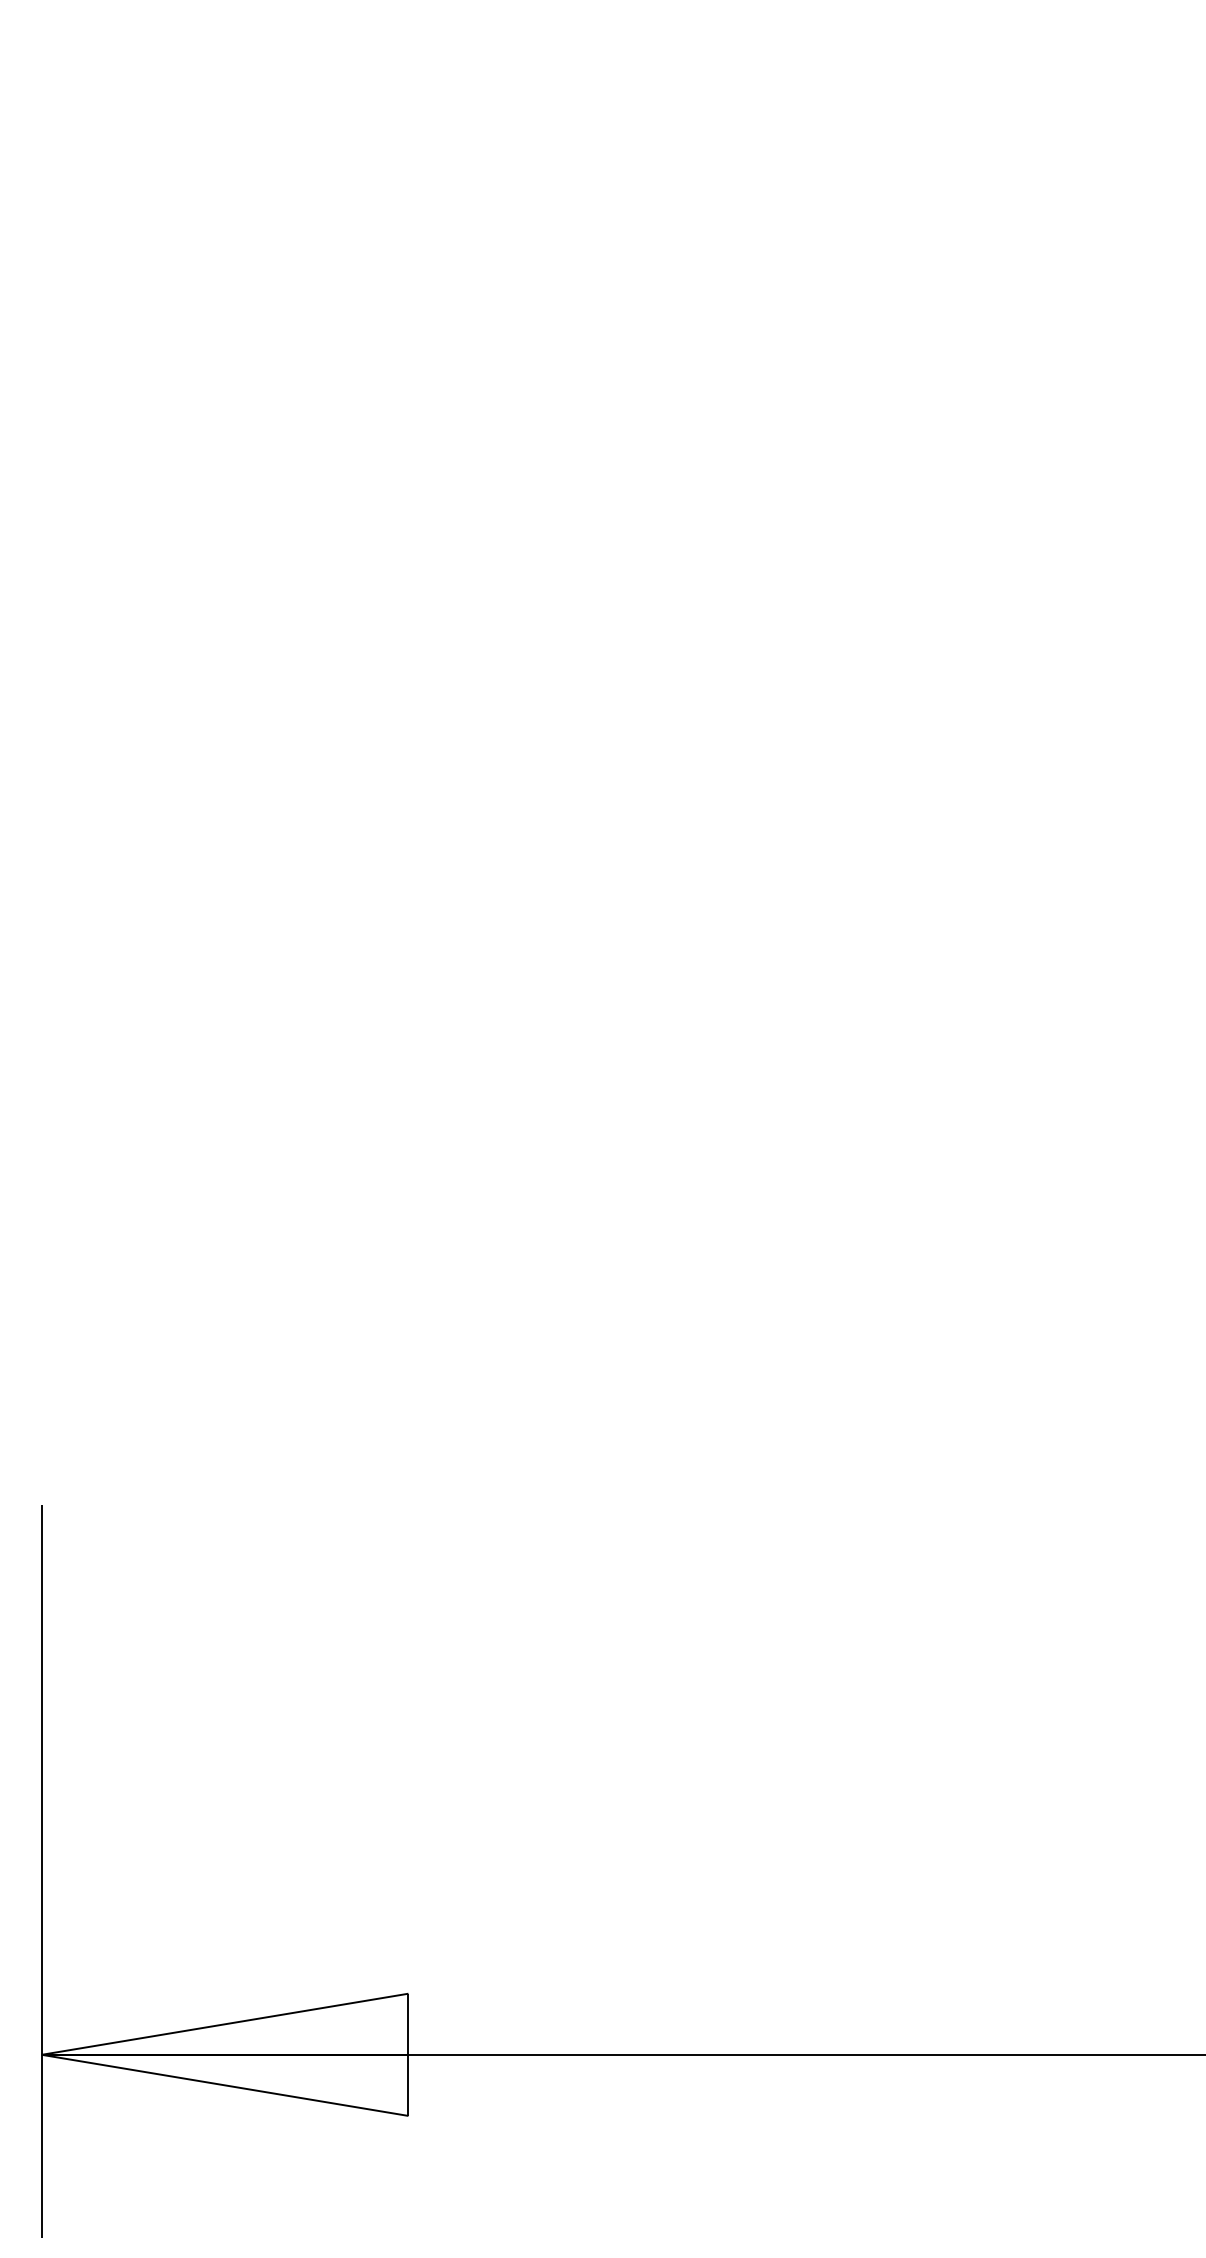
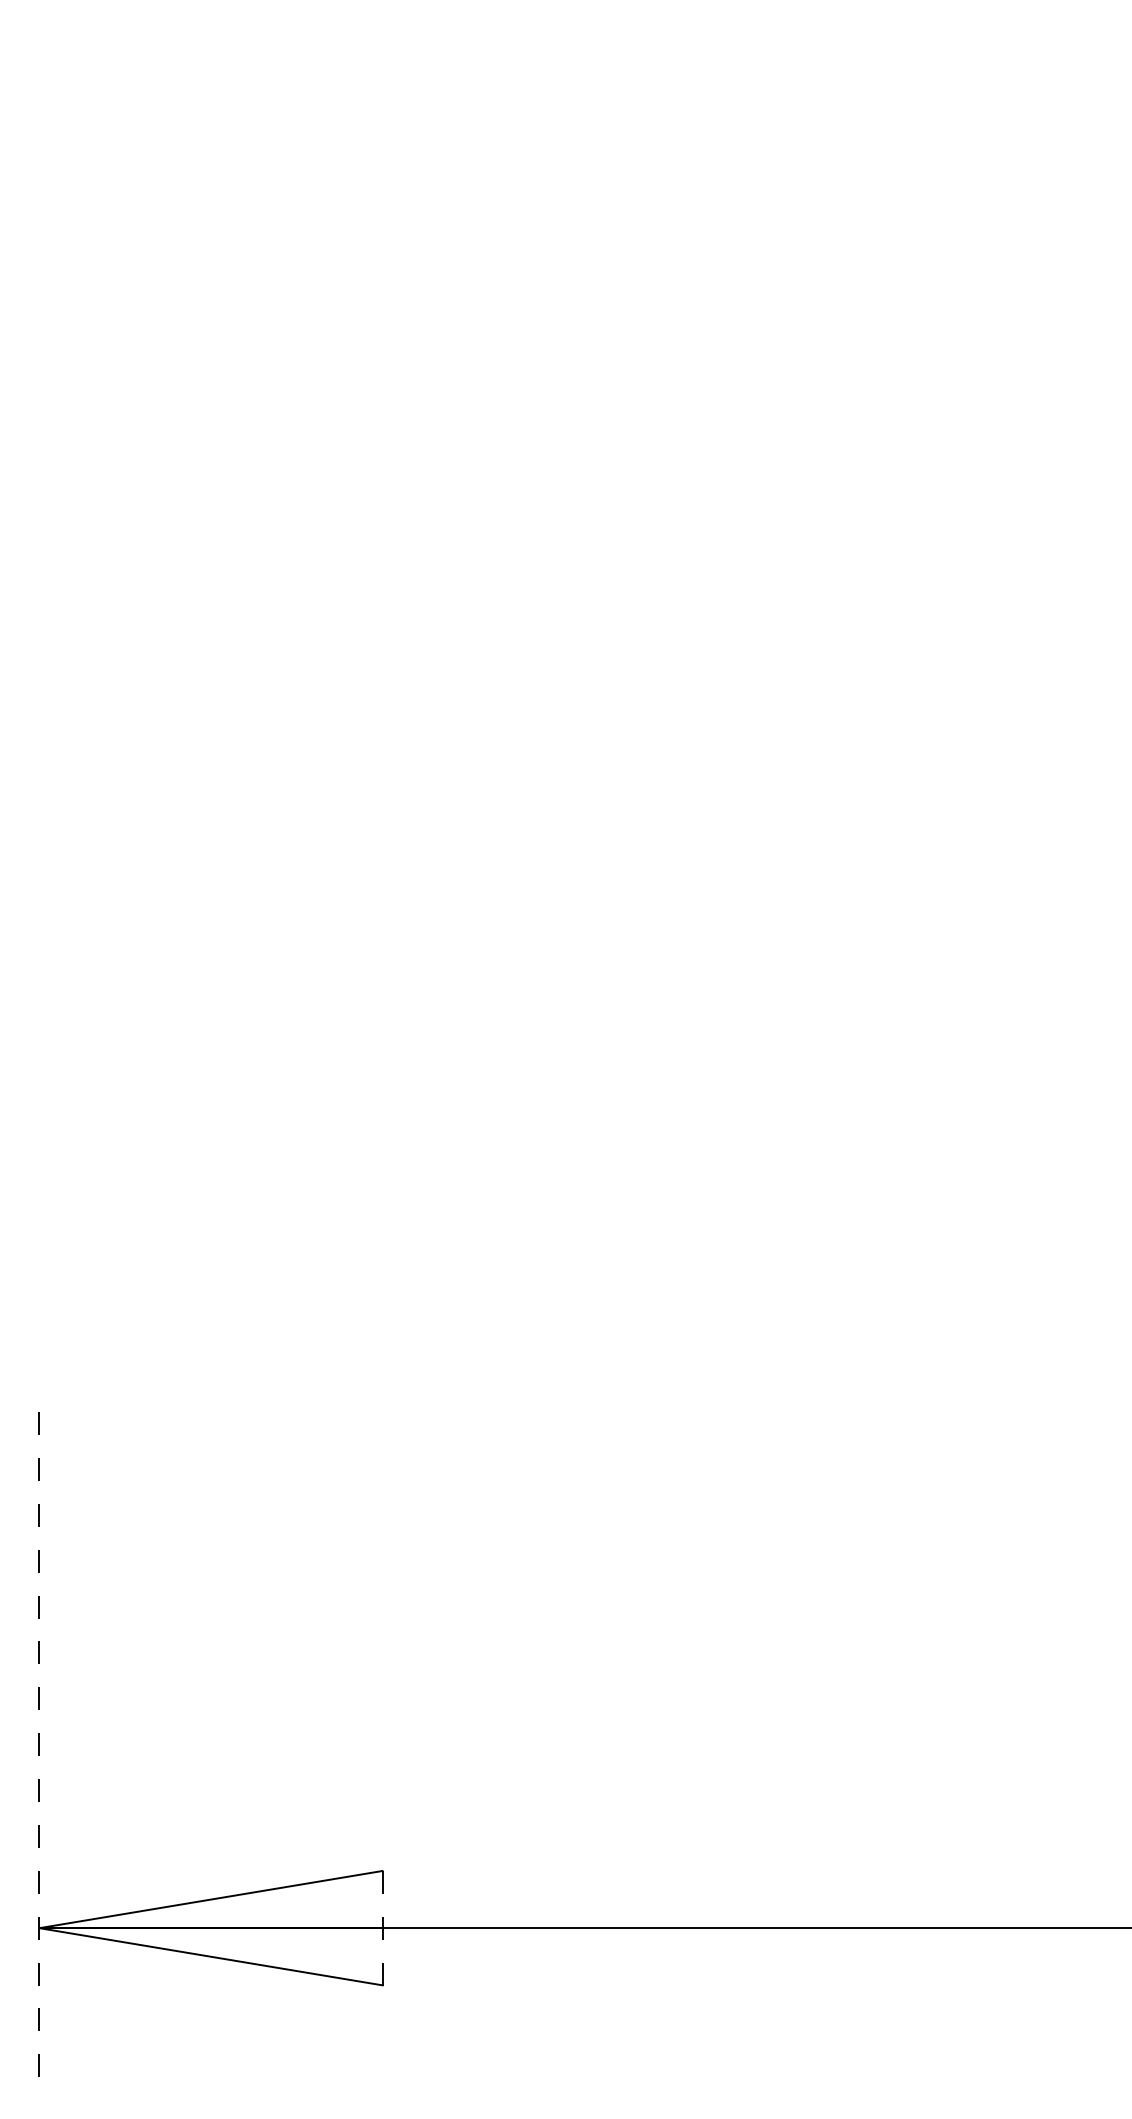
line: (41, 1871) -> (39, 1756), solid -> dashed
line: (408, 2054) -> (383, 1927), solid -> dashed

